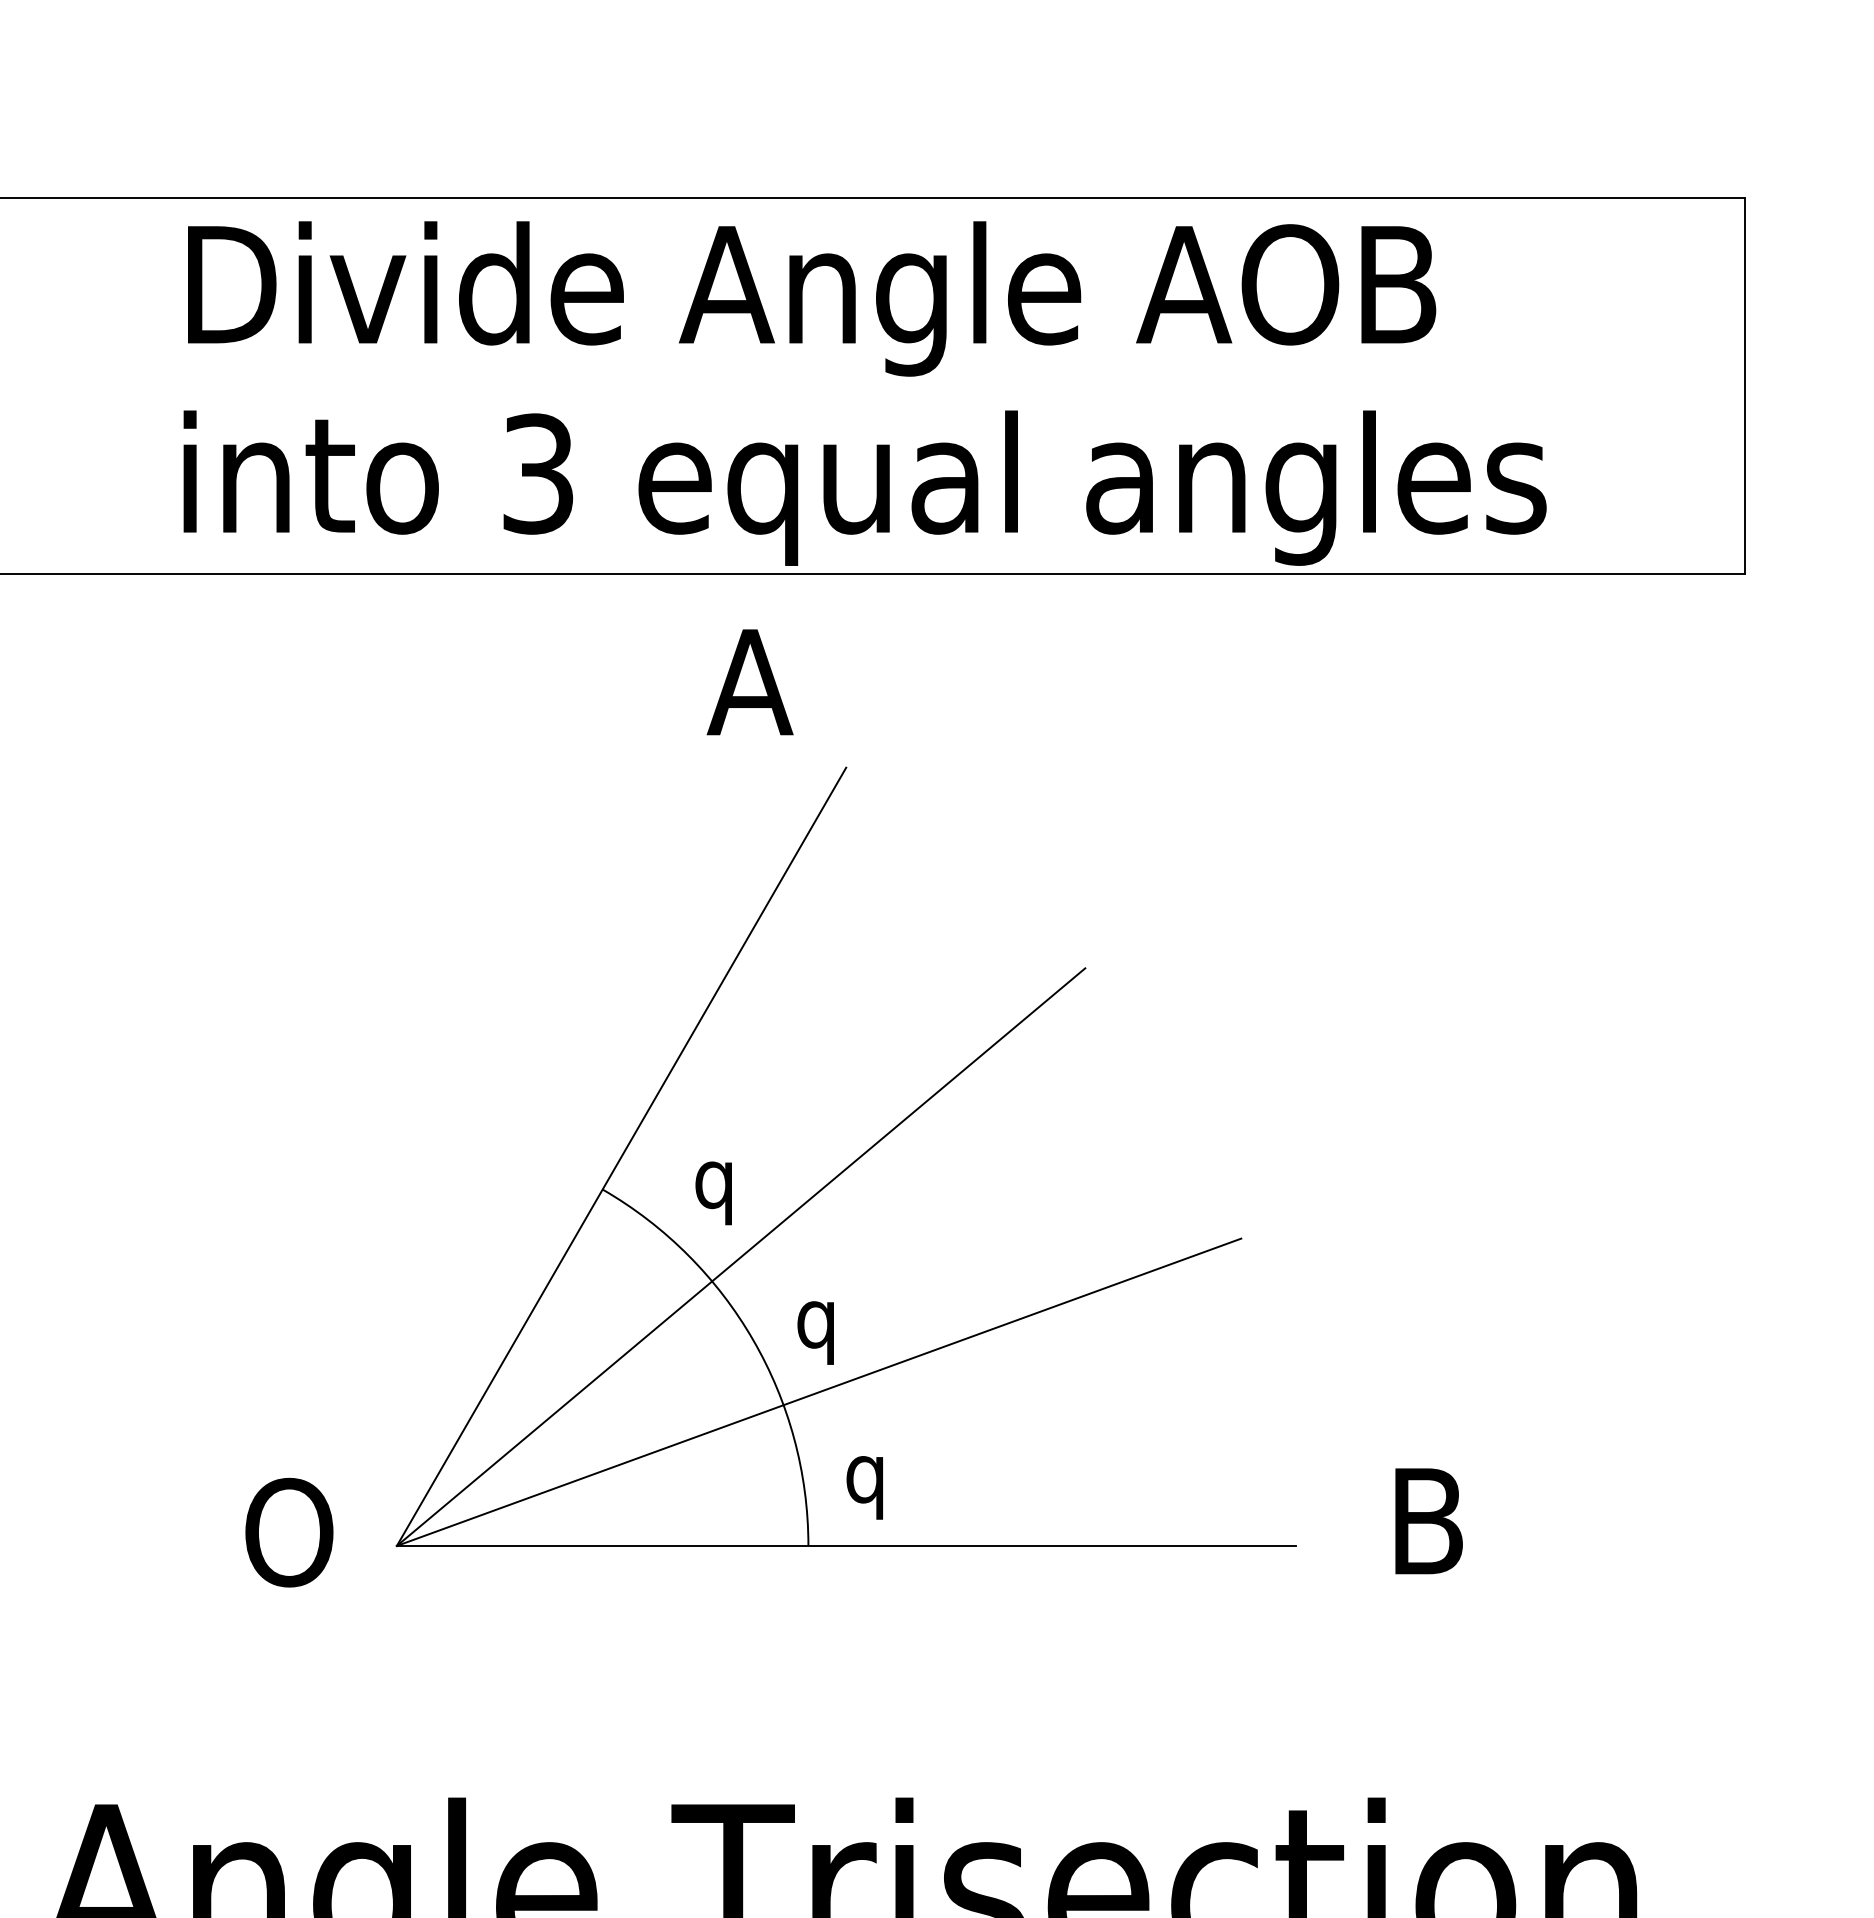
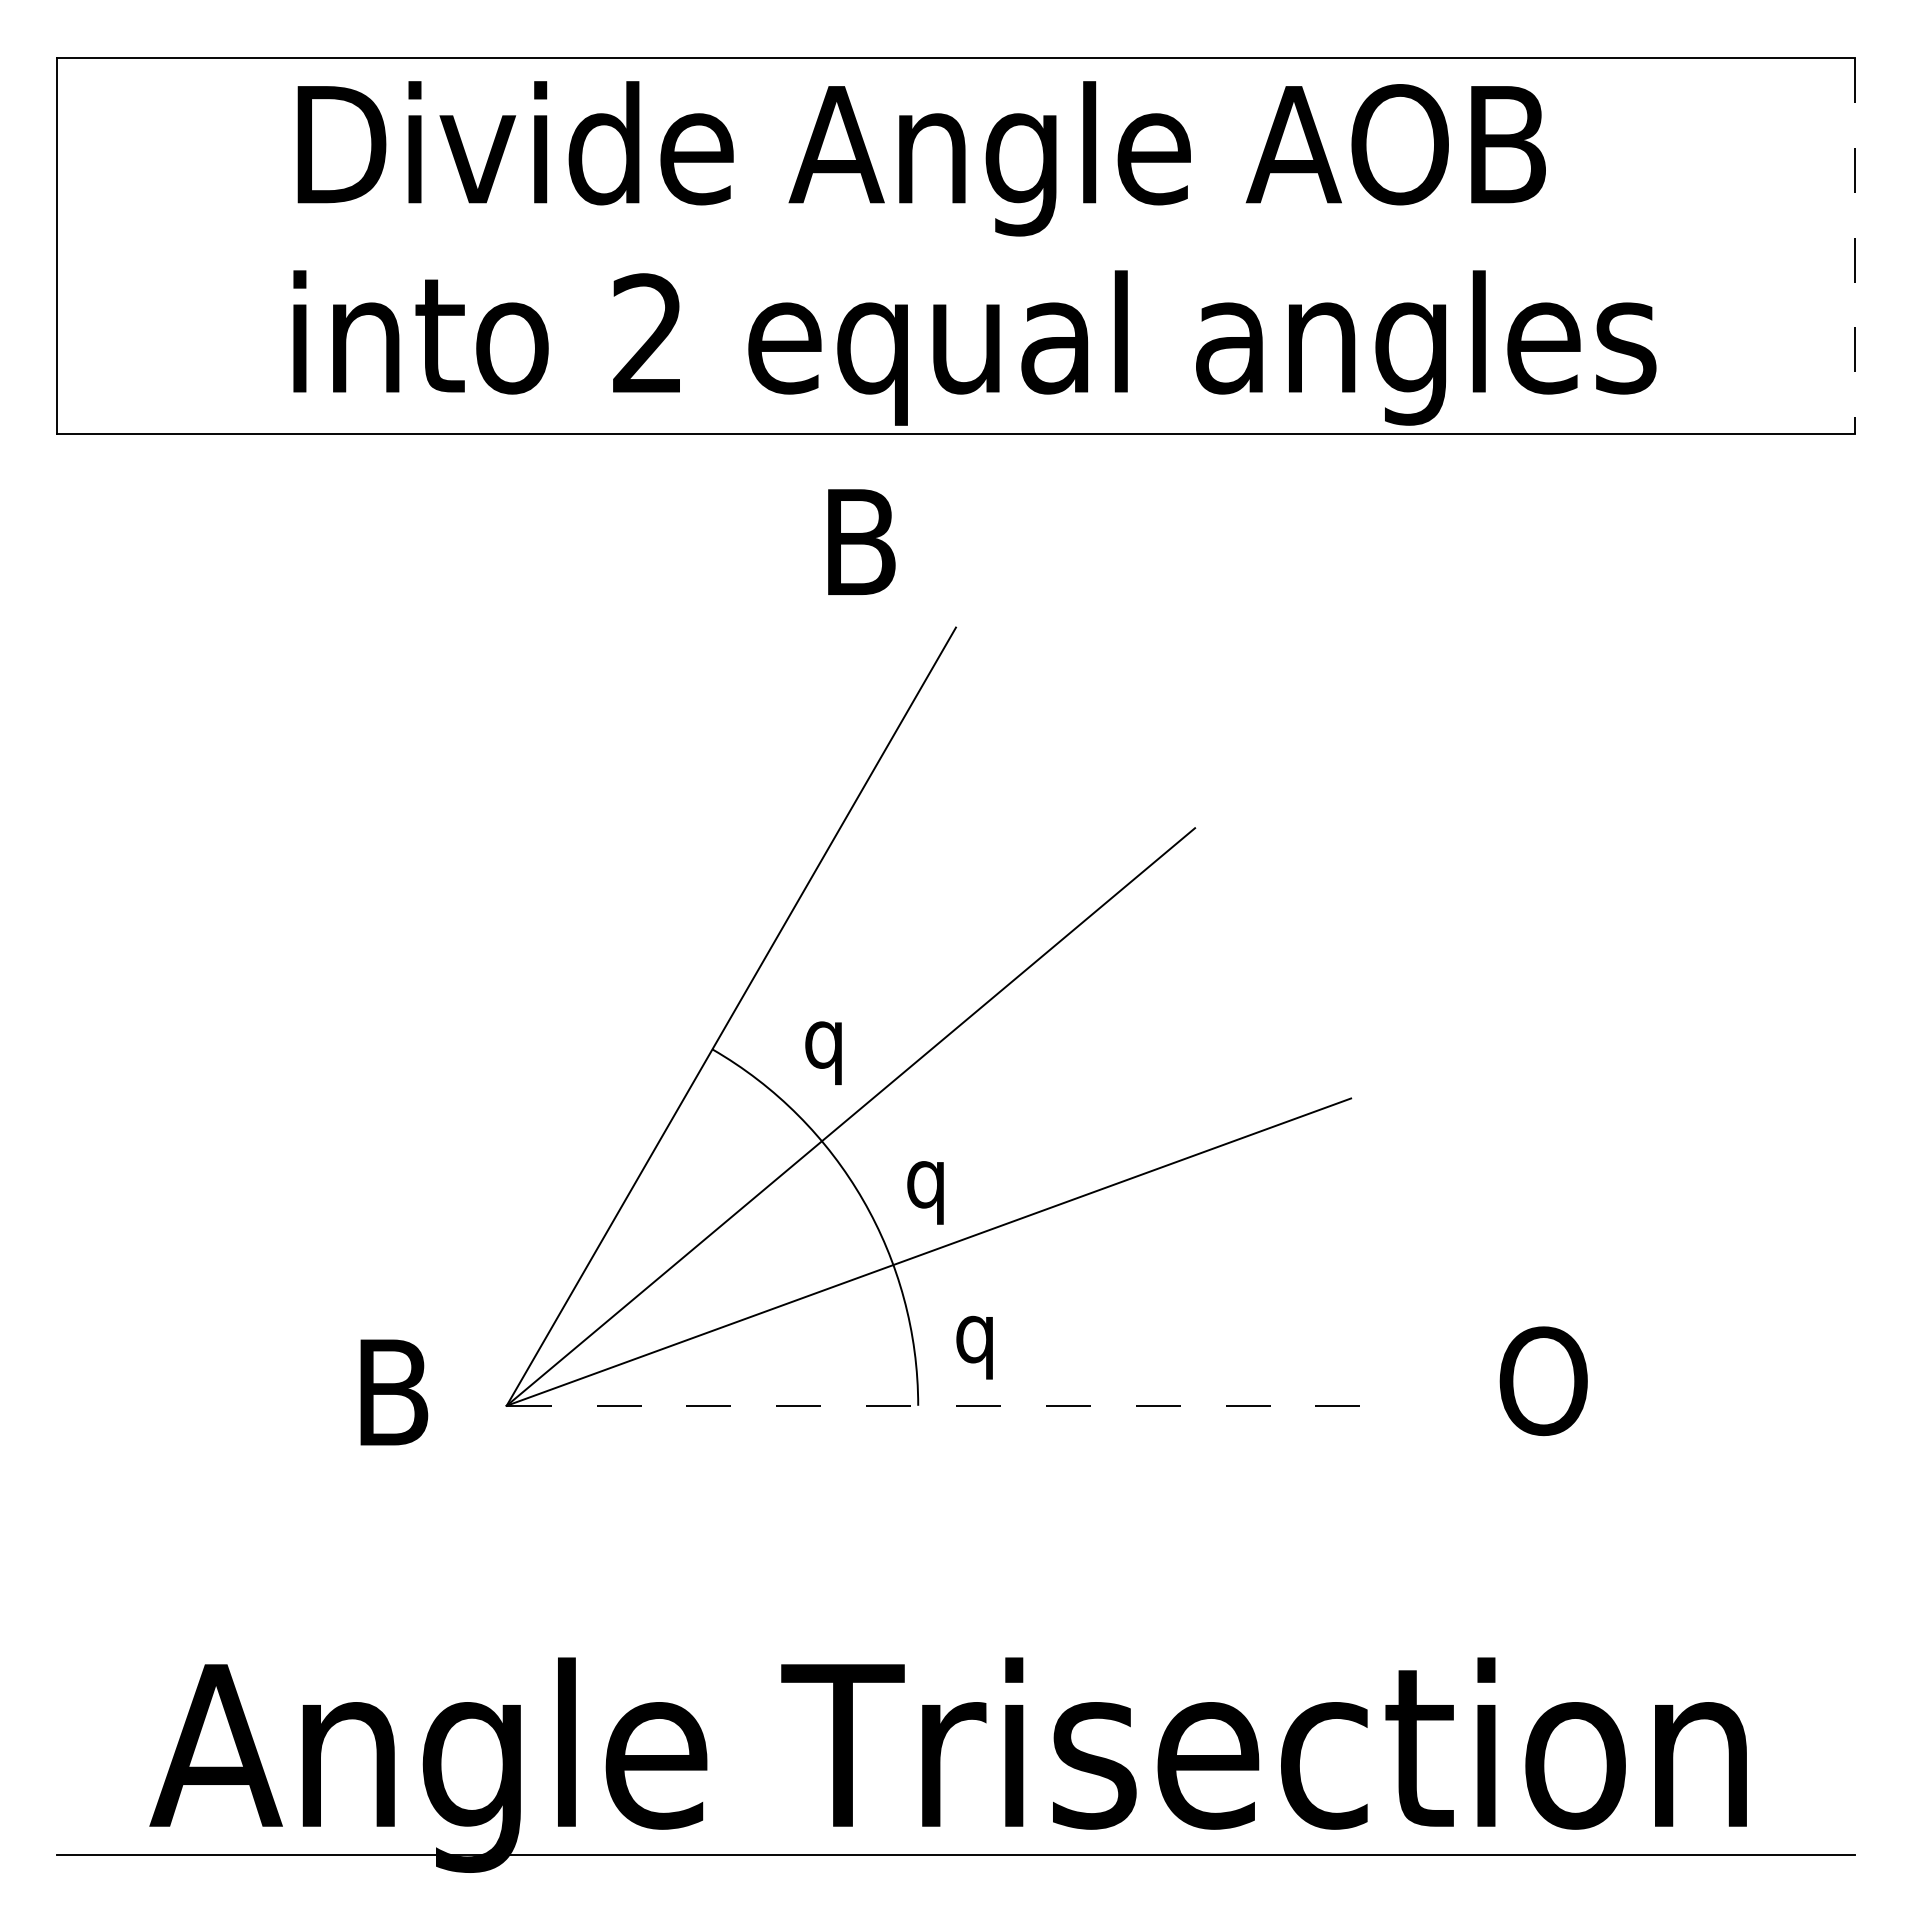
line: (1744, 385) -> (1854, 245), solid -> dashed
text: (537, 473) -> (647, 333), 3 -> 2
text: (749, 681) -> (859, 541), A -> B
text: (1433, 1521) -> (1543, 1381), B -> O
text: (289, 1532) -> (399, 1392), O -> B
line: (846, 1545) -> (956, 1405), solid -> dashed

